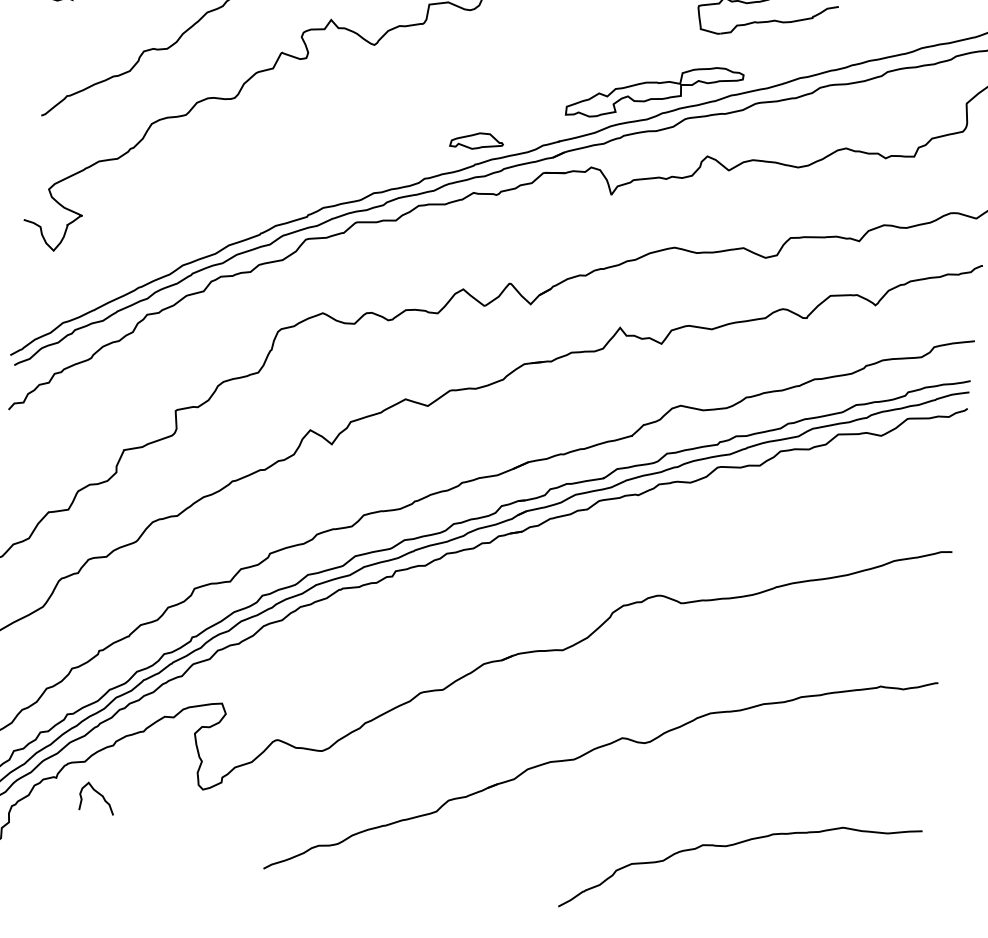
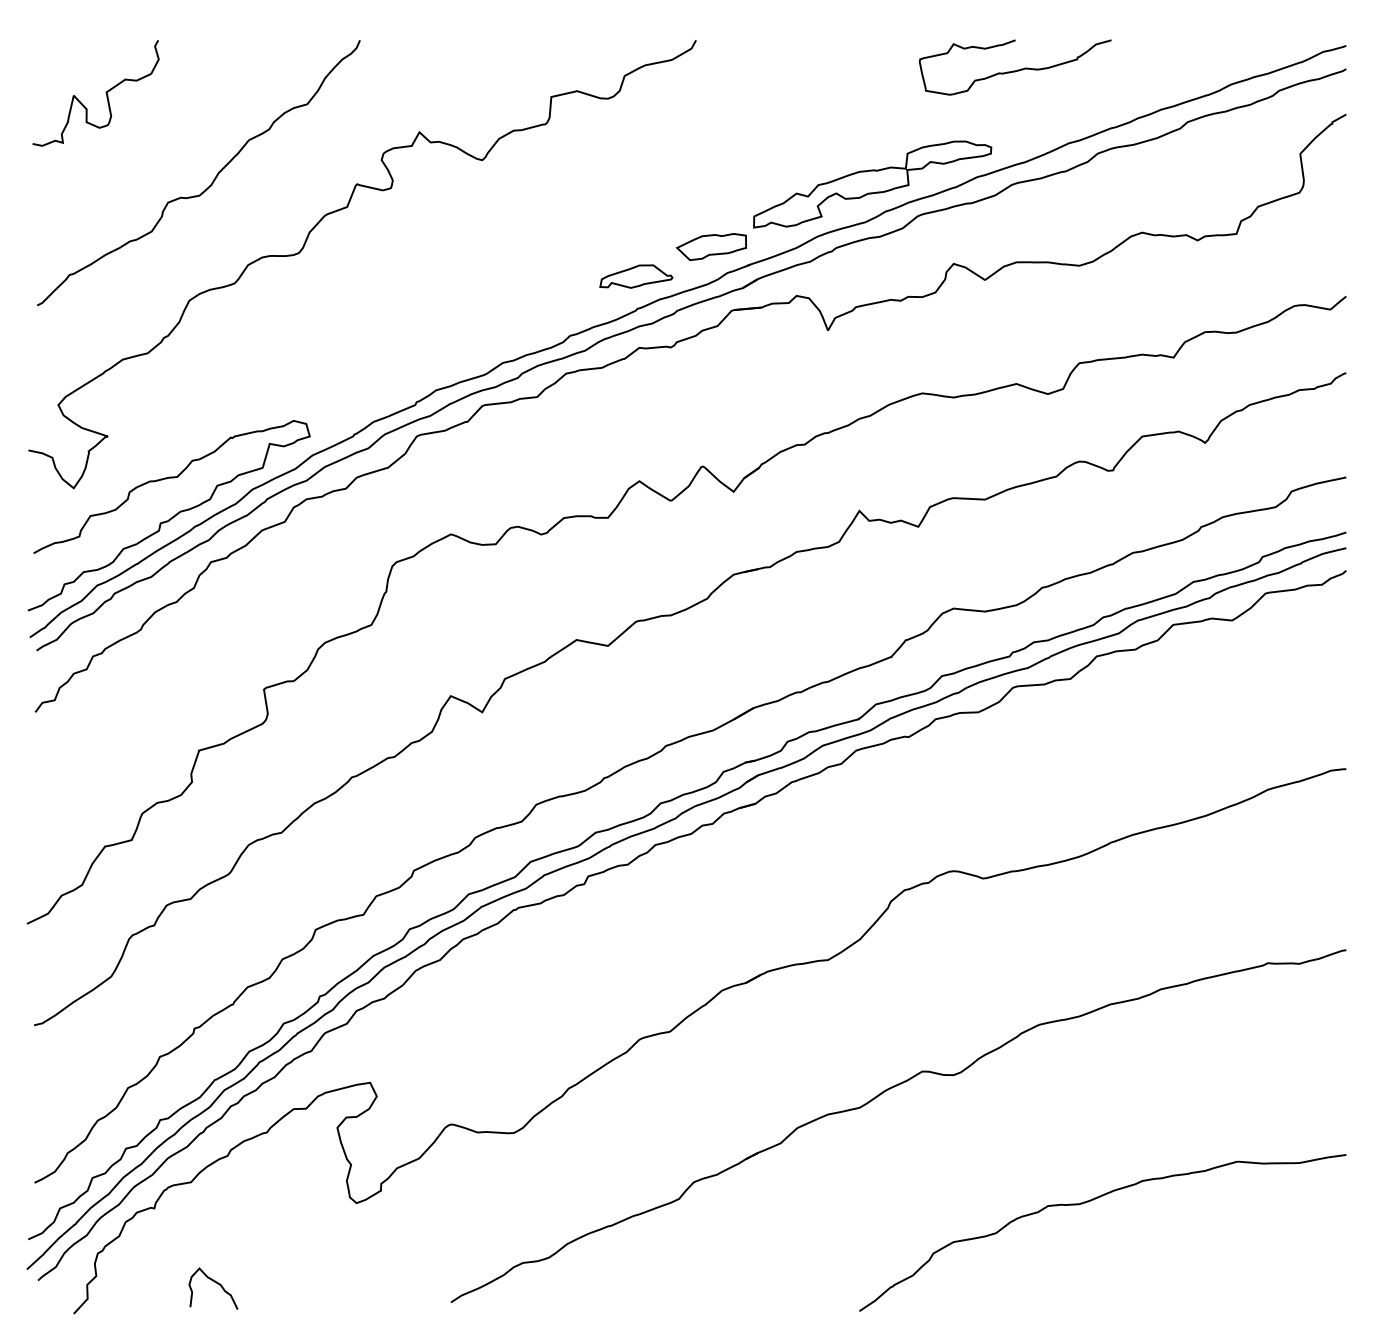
part: (532, 125) -> (710, 246), added
curve: (122, 279) -> (171, 517), added
curve: (100, 795) -> (217, 1284), moved

